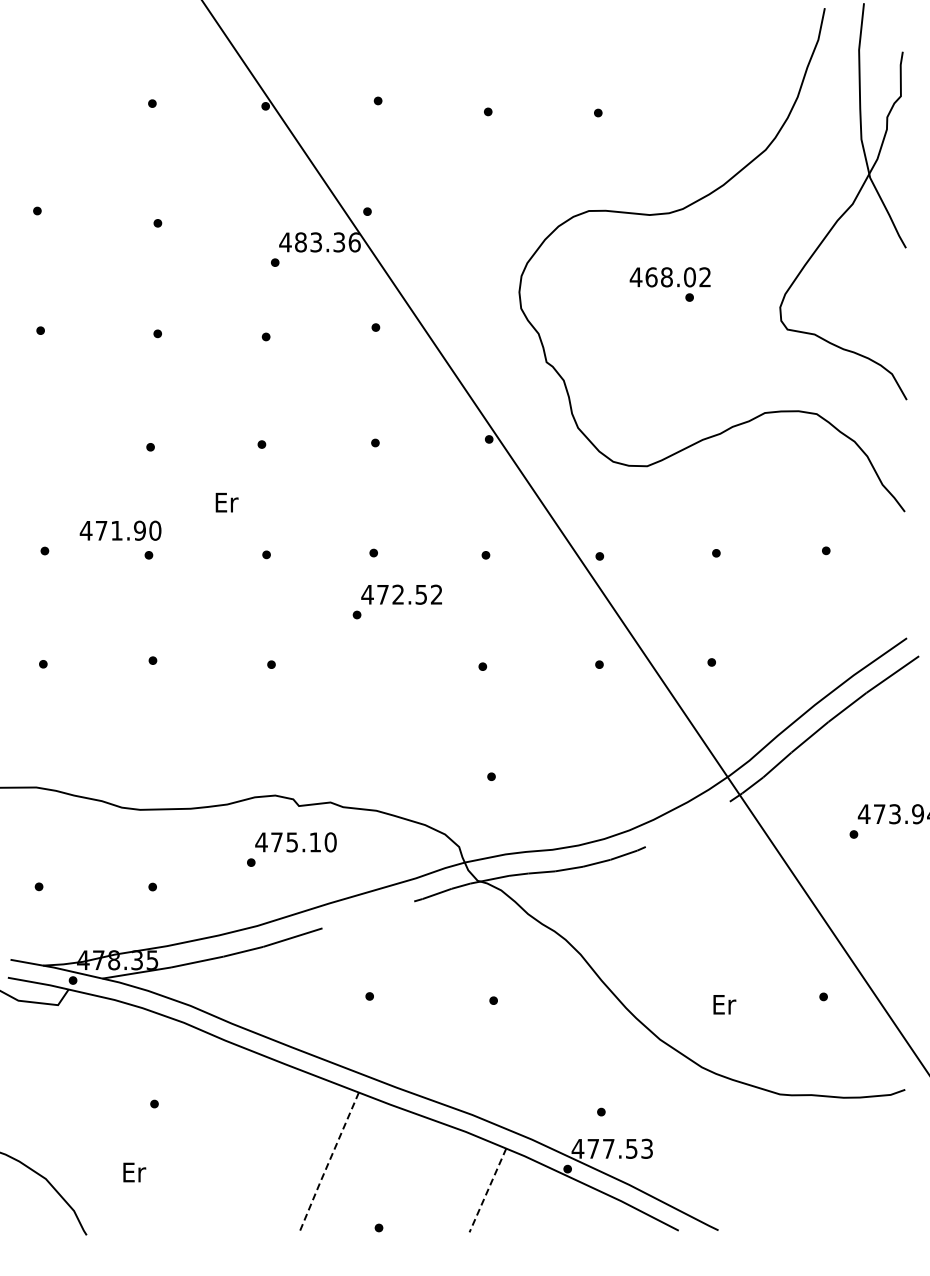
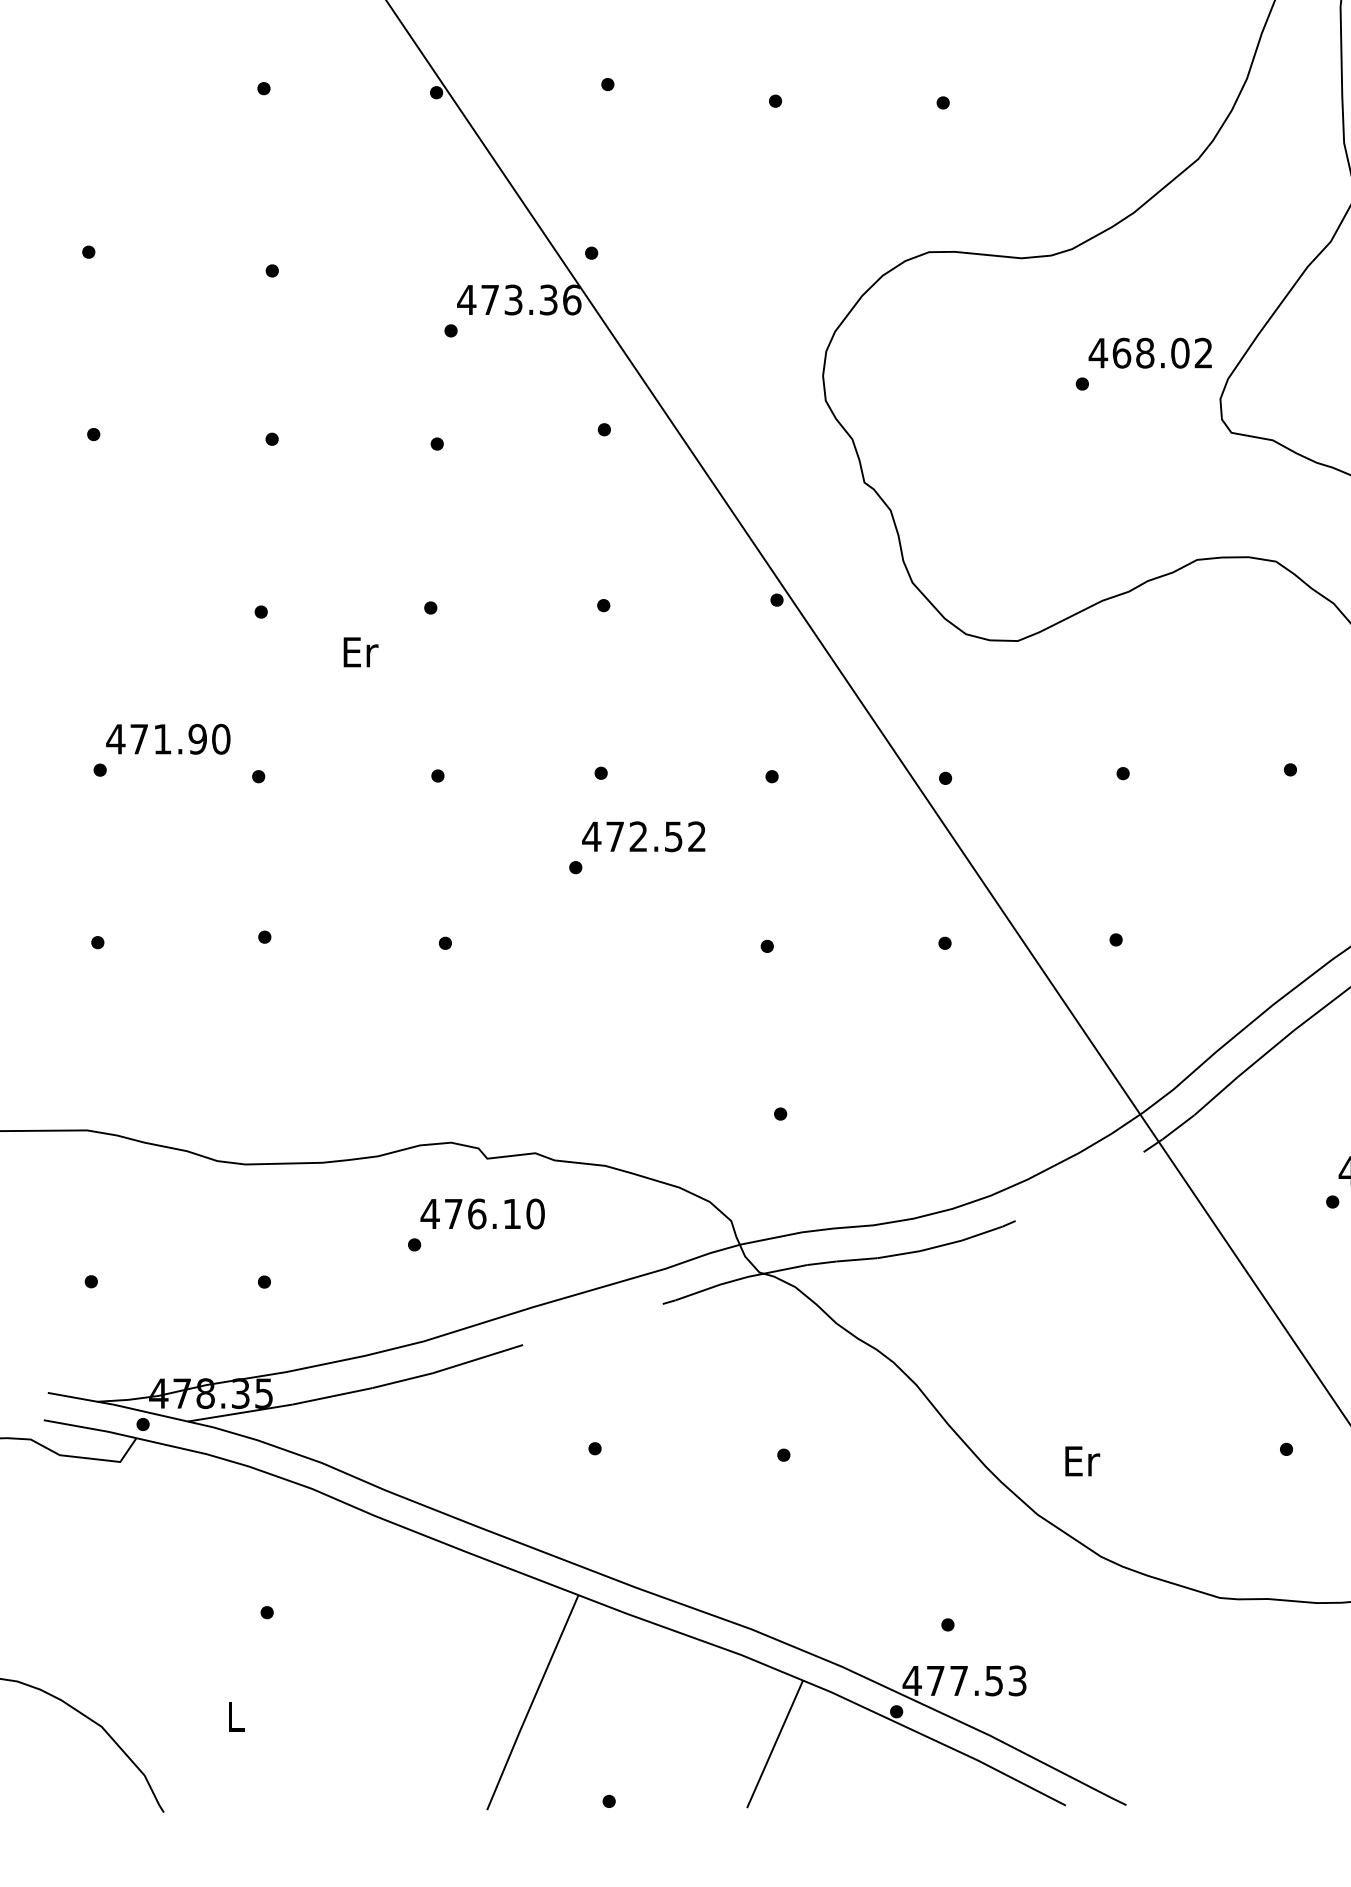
text: (300, 242) -> (489, 300), 483.36 -> 473.36
text: (669, 277) -> (1149, 353), moved
text: (226, 502) -> (360, 652), moved
text: (120, 530) -> (168, 738), moved
text: (292, 842) -> (477, 1214), 475.10 -> 476.10
text: (724, 1004) -> (1082, 1460), moved
line: (328, 1163) -> (532, 1703), dashed -> solid
text: (134, 1172) -> (236, 1716), Er -> L
line: (487, 1190) -> (774, 1744), dashed -> solid

